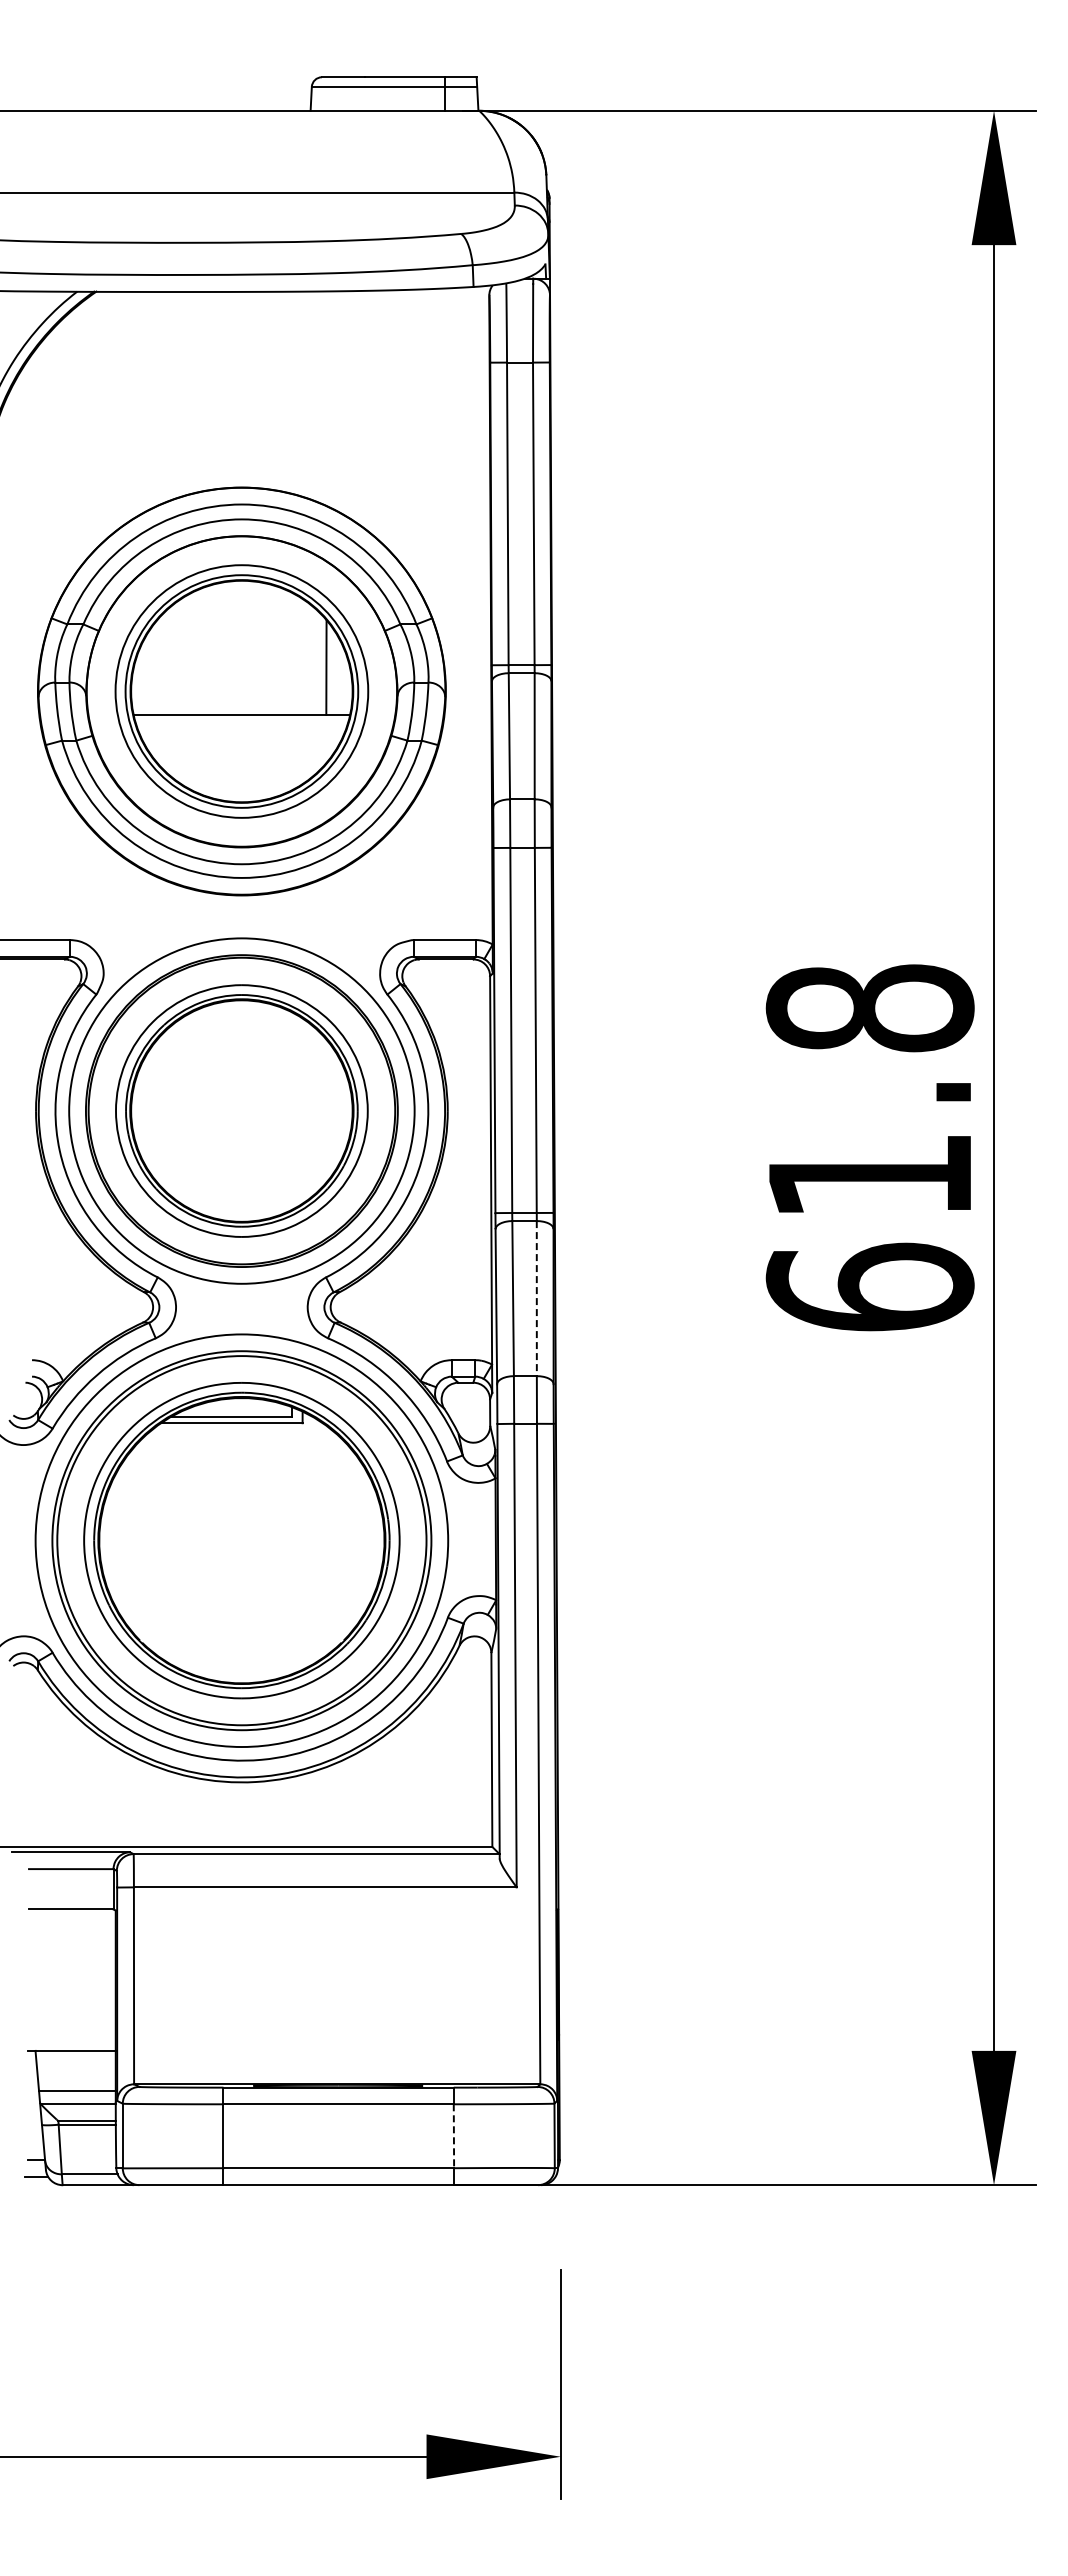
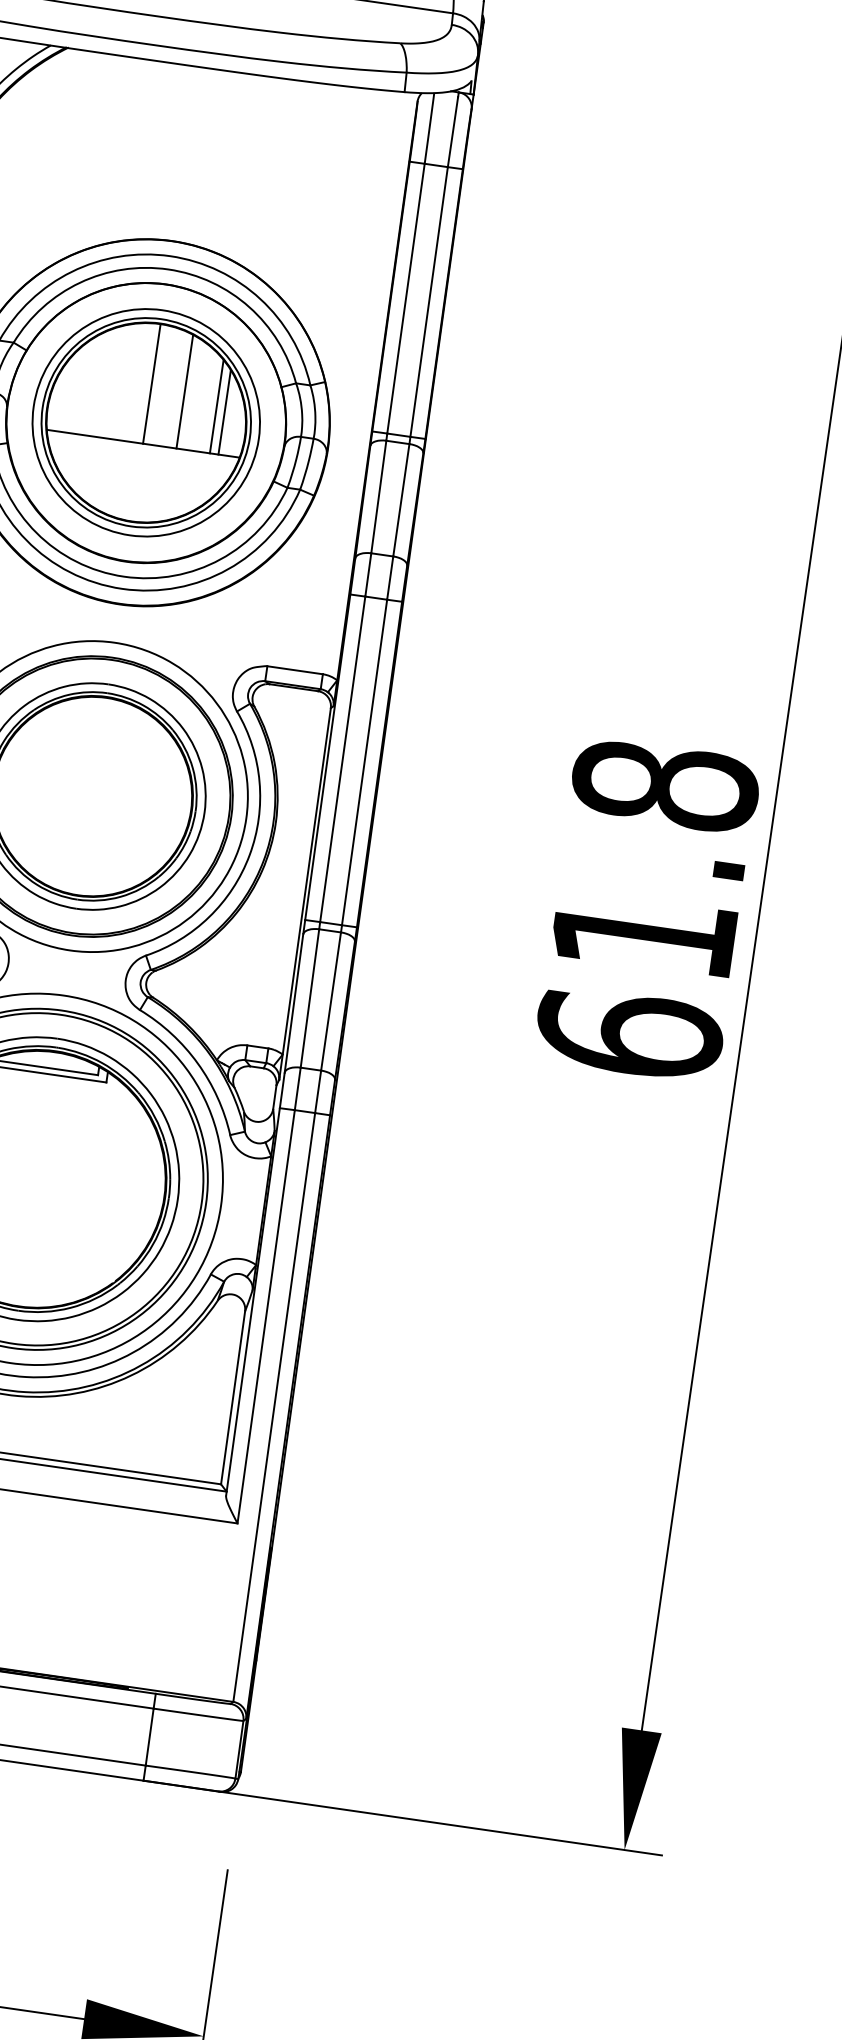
line: (241, 647) -> (151, 383), added
line: (279, 651) -> (184, 391), added
line: (316, 662) -> (216, 406), added
line: (536, 1298) -> (330, 1001), dashed -> solid
line: (453, 2136) -> (149, 1737), dashed -> solid

